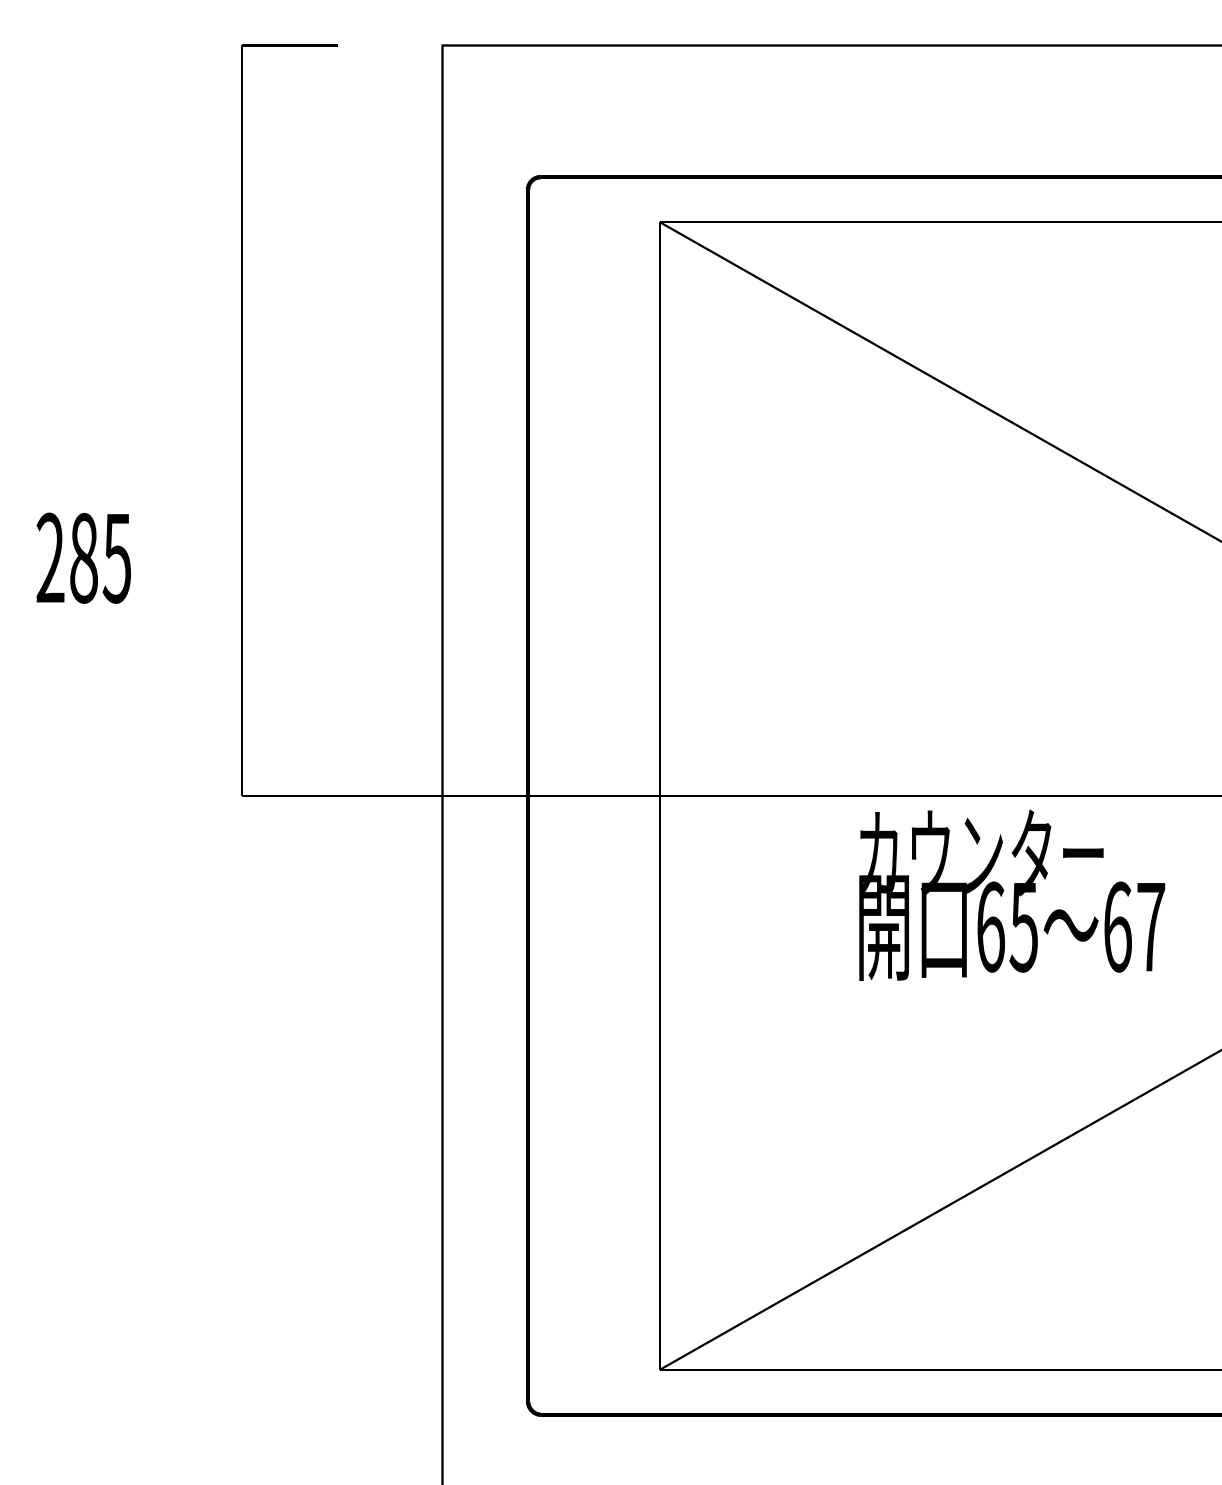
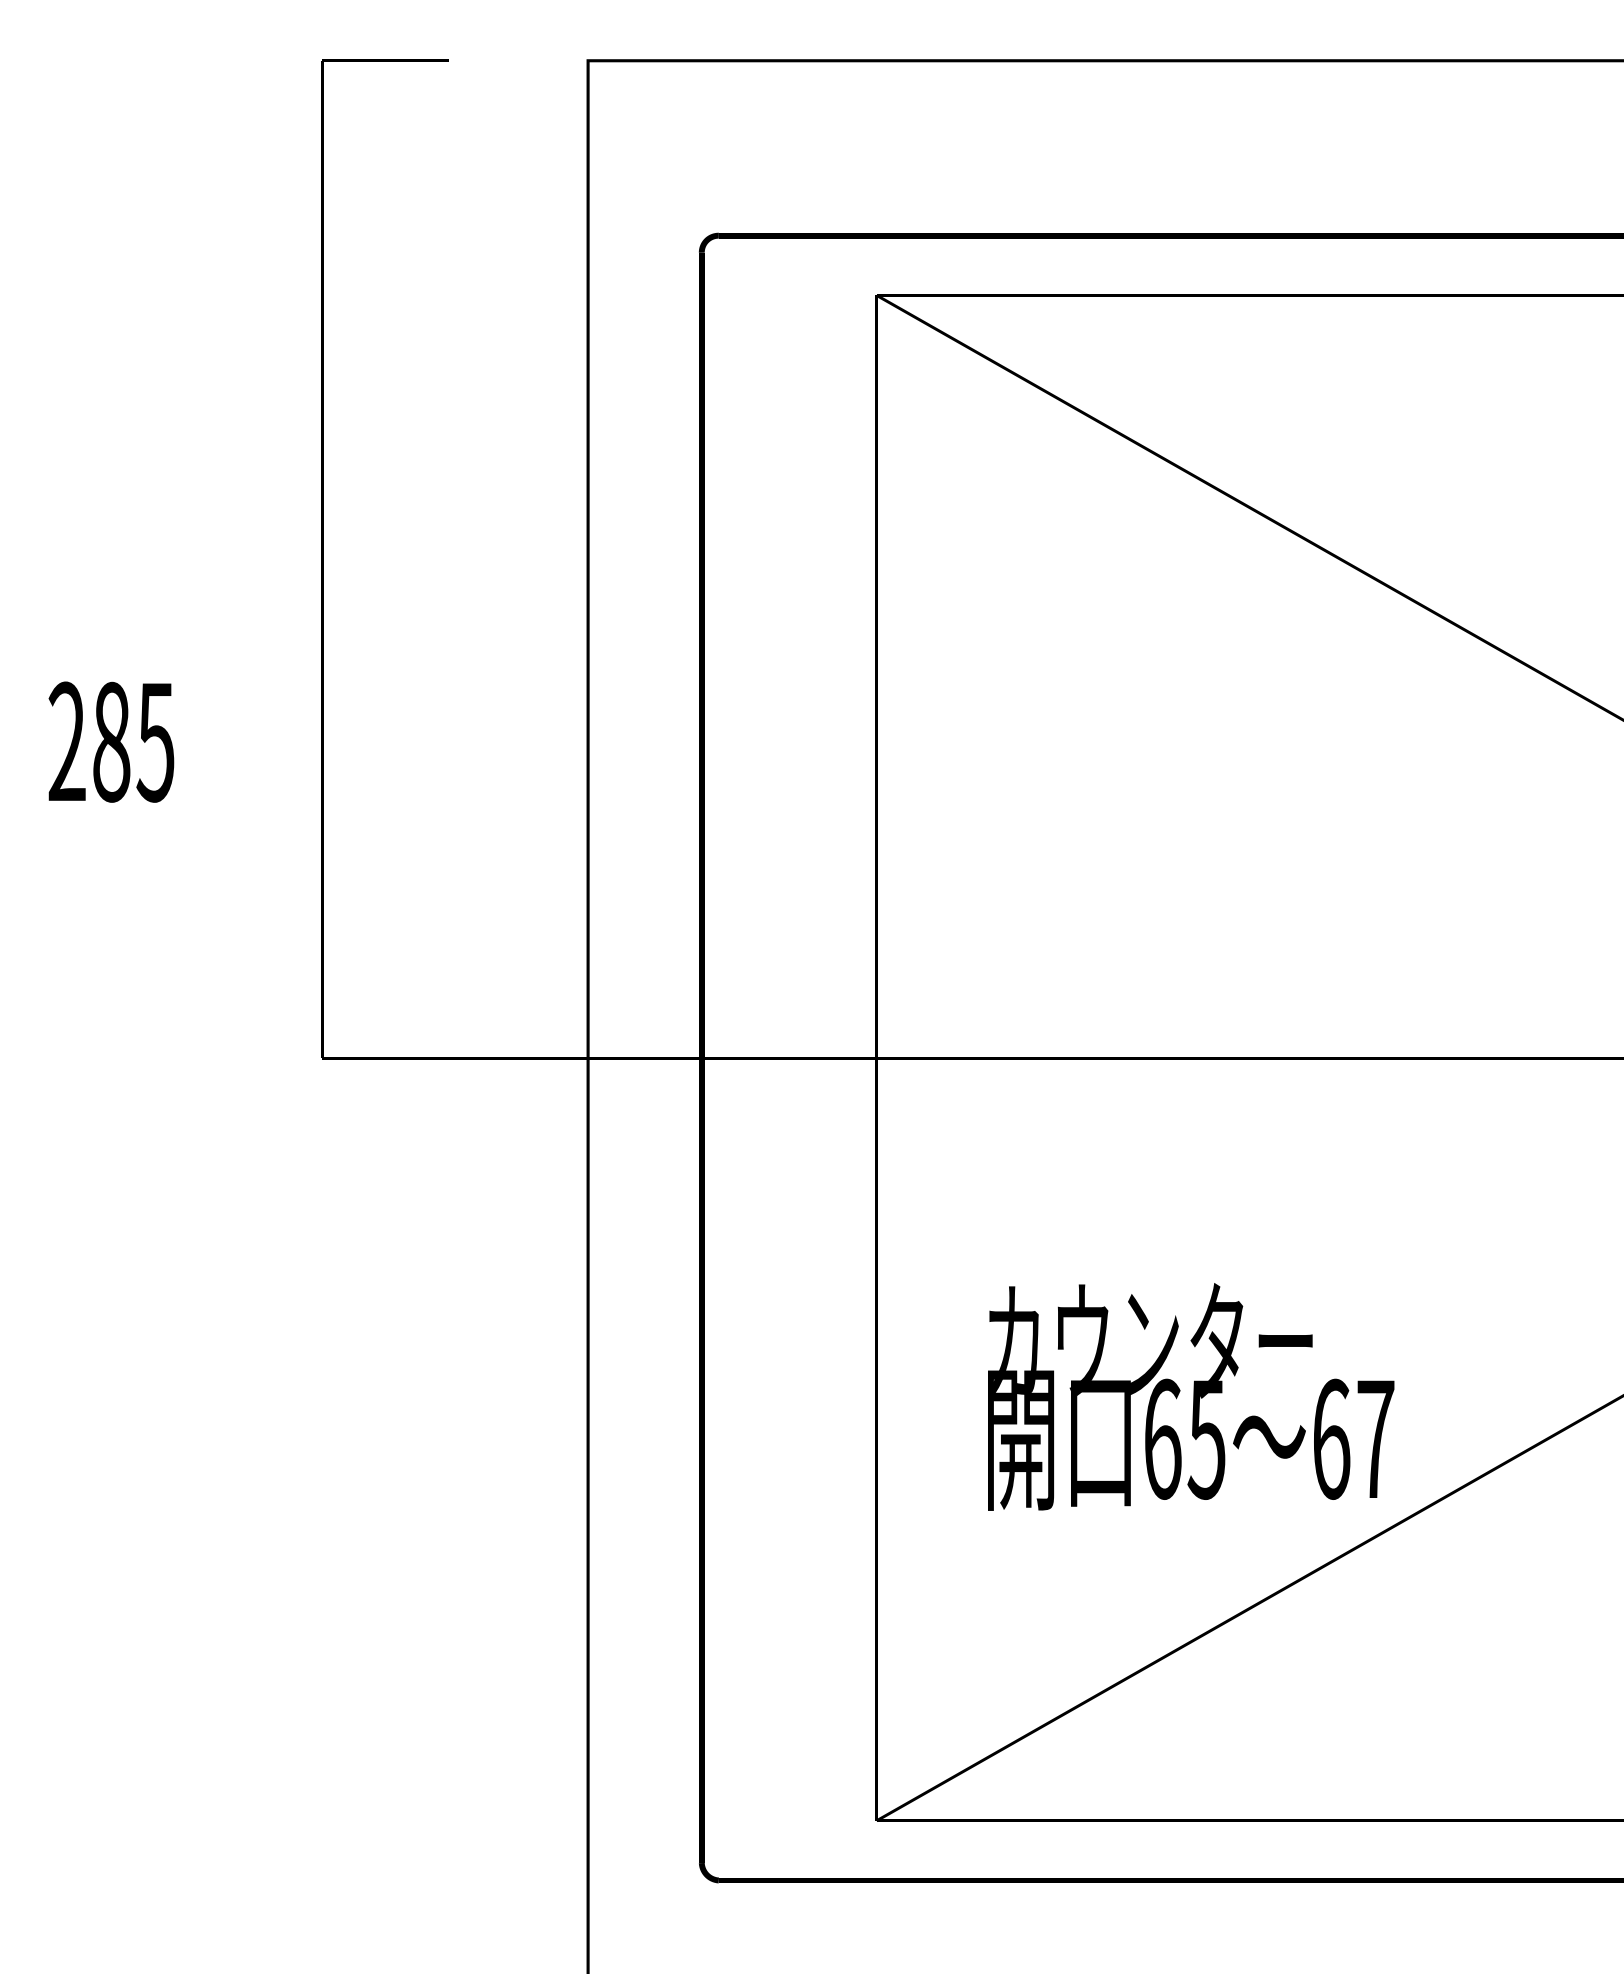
text: (1012, 894) -> (1191, 1396), moved

